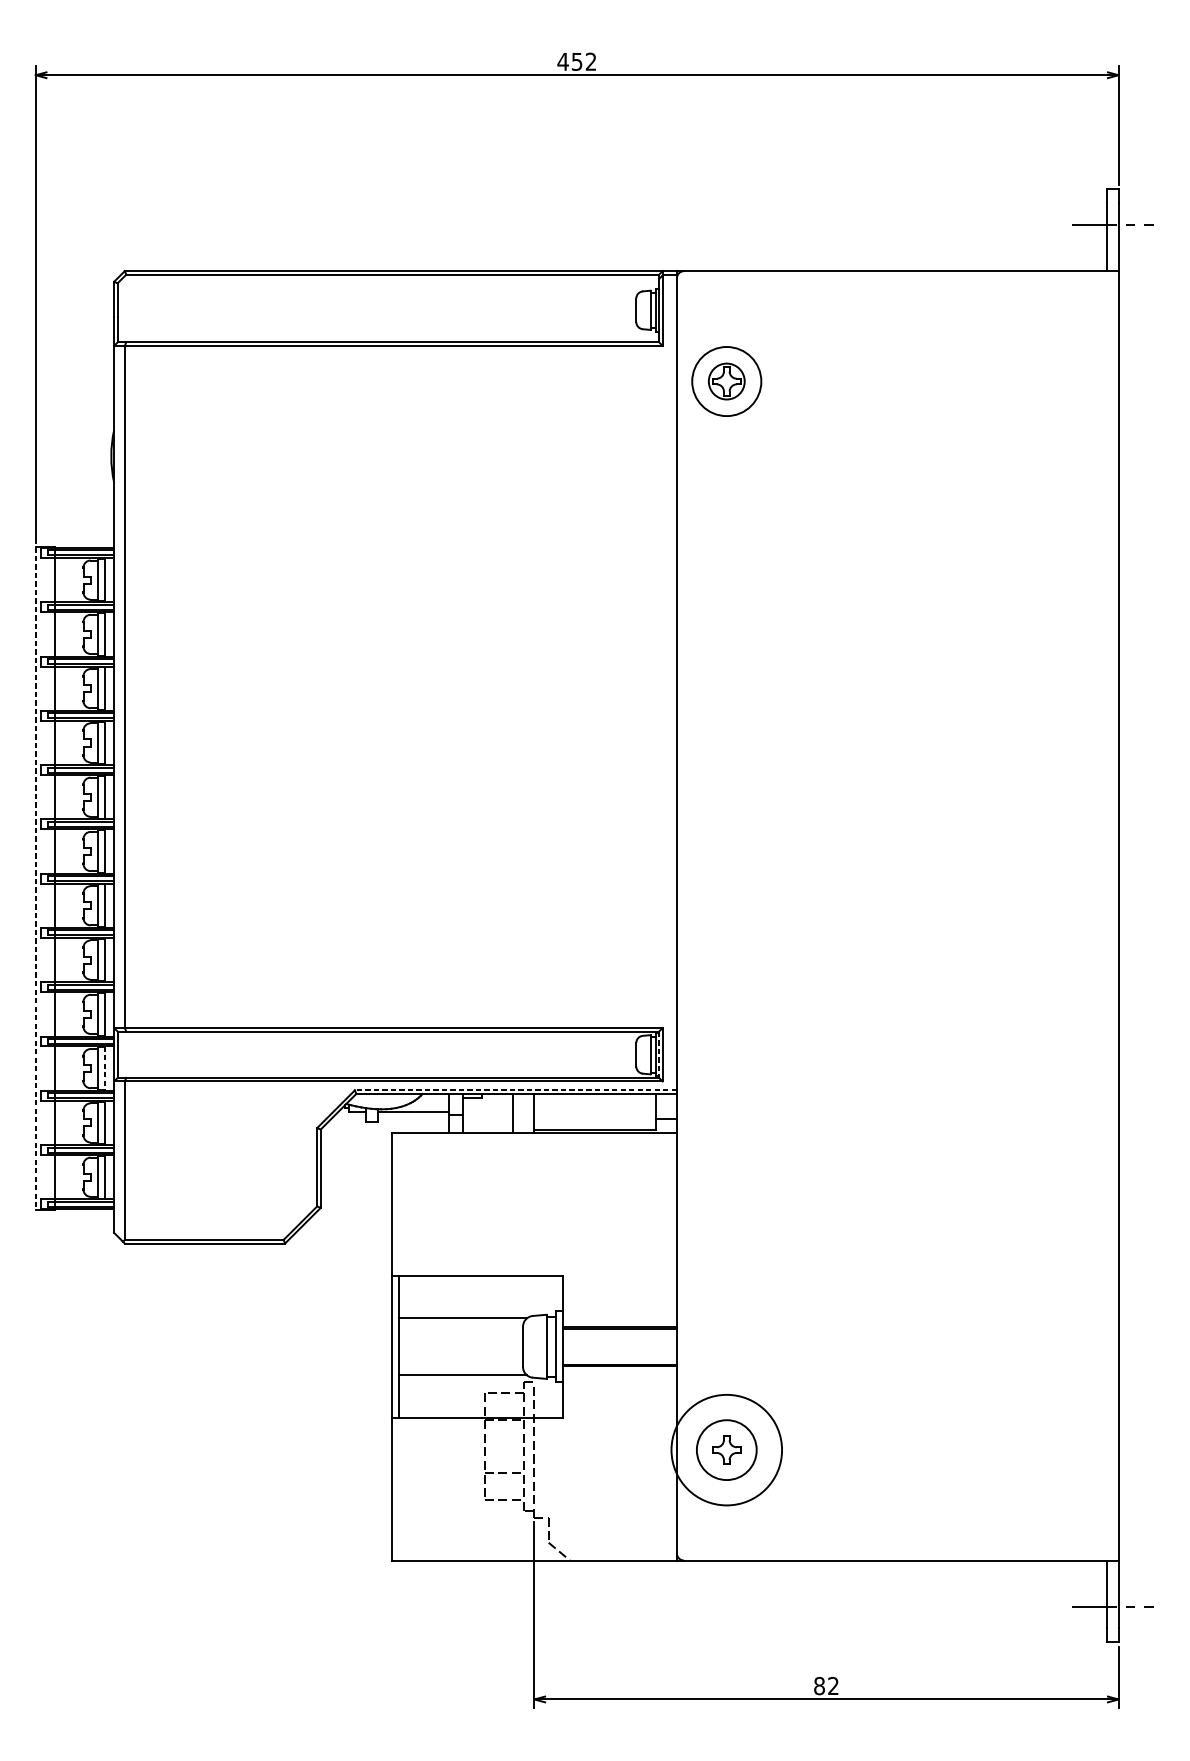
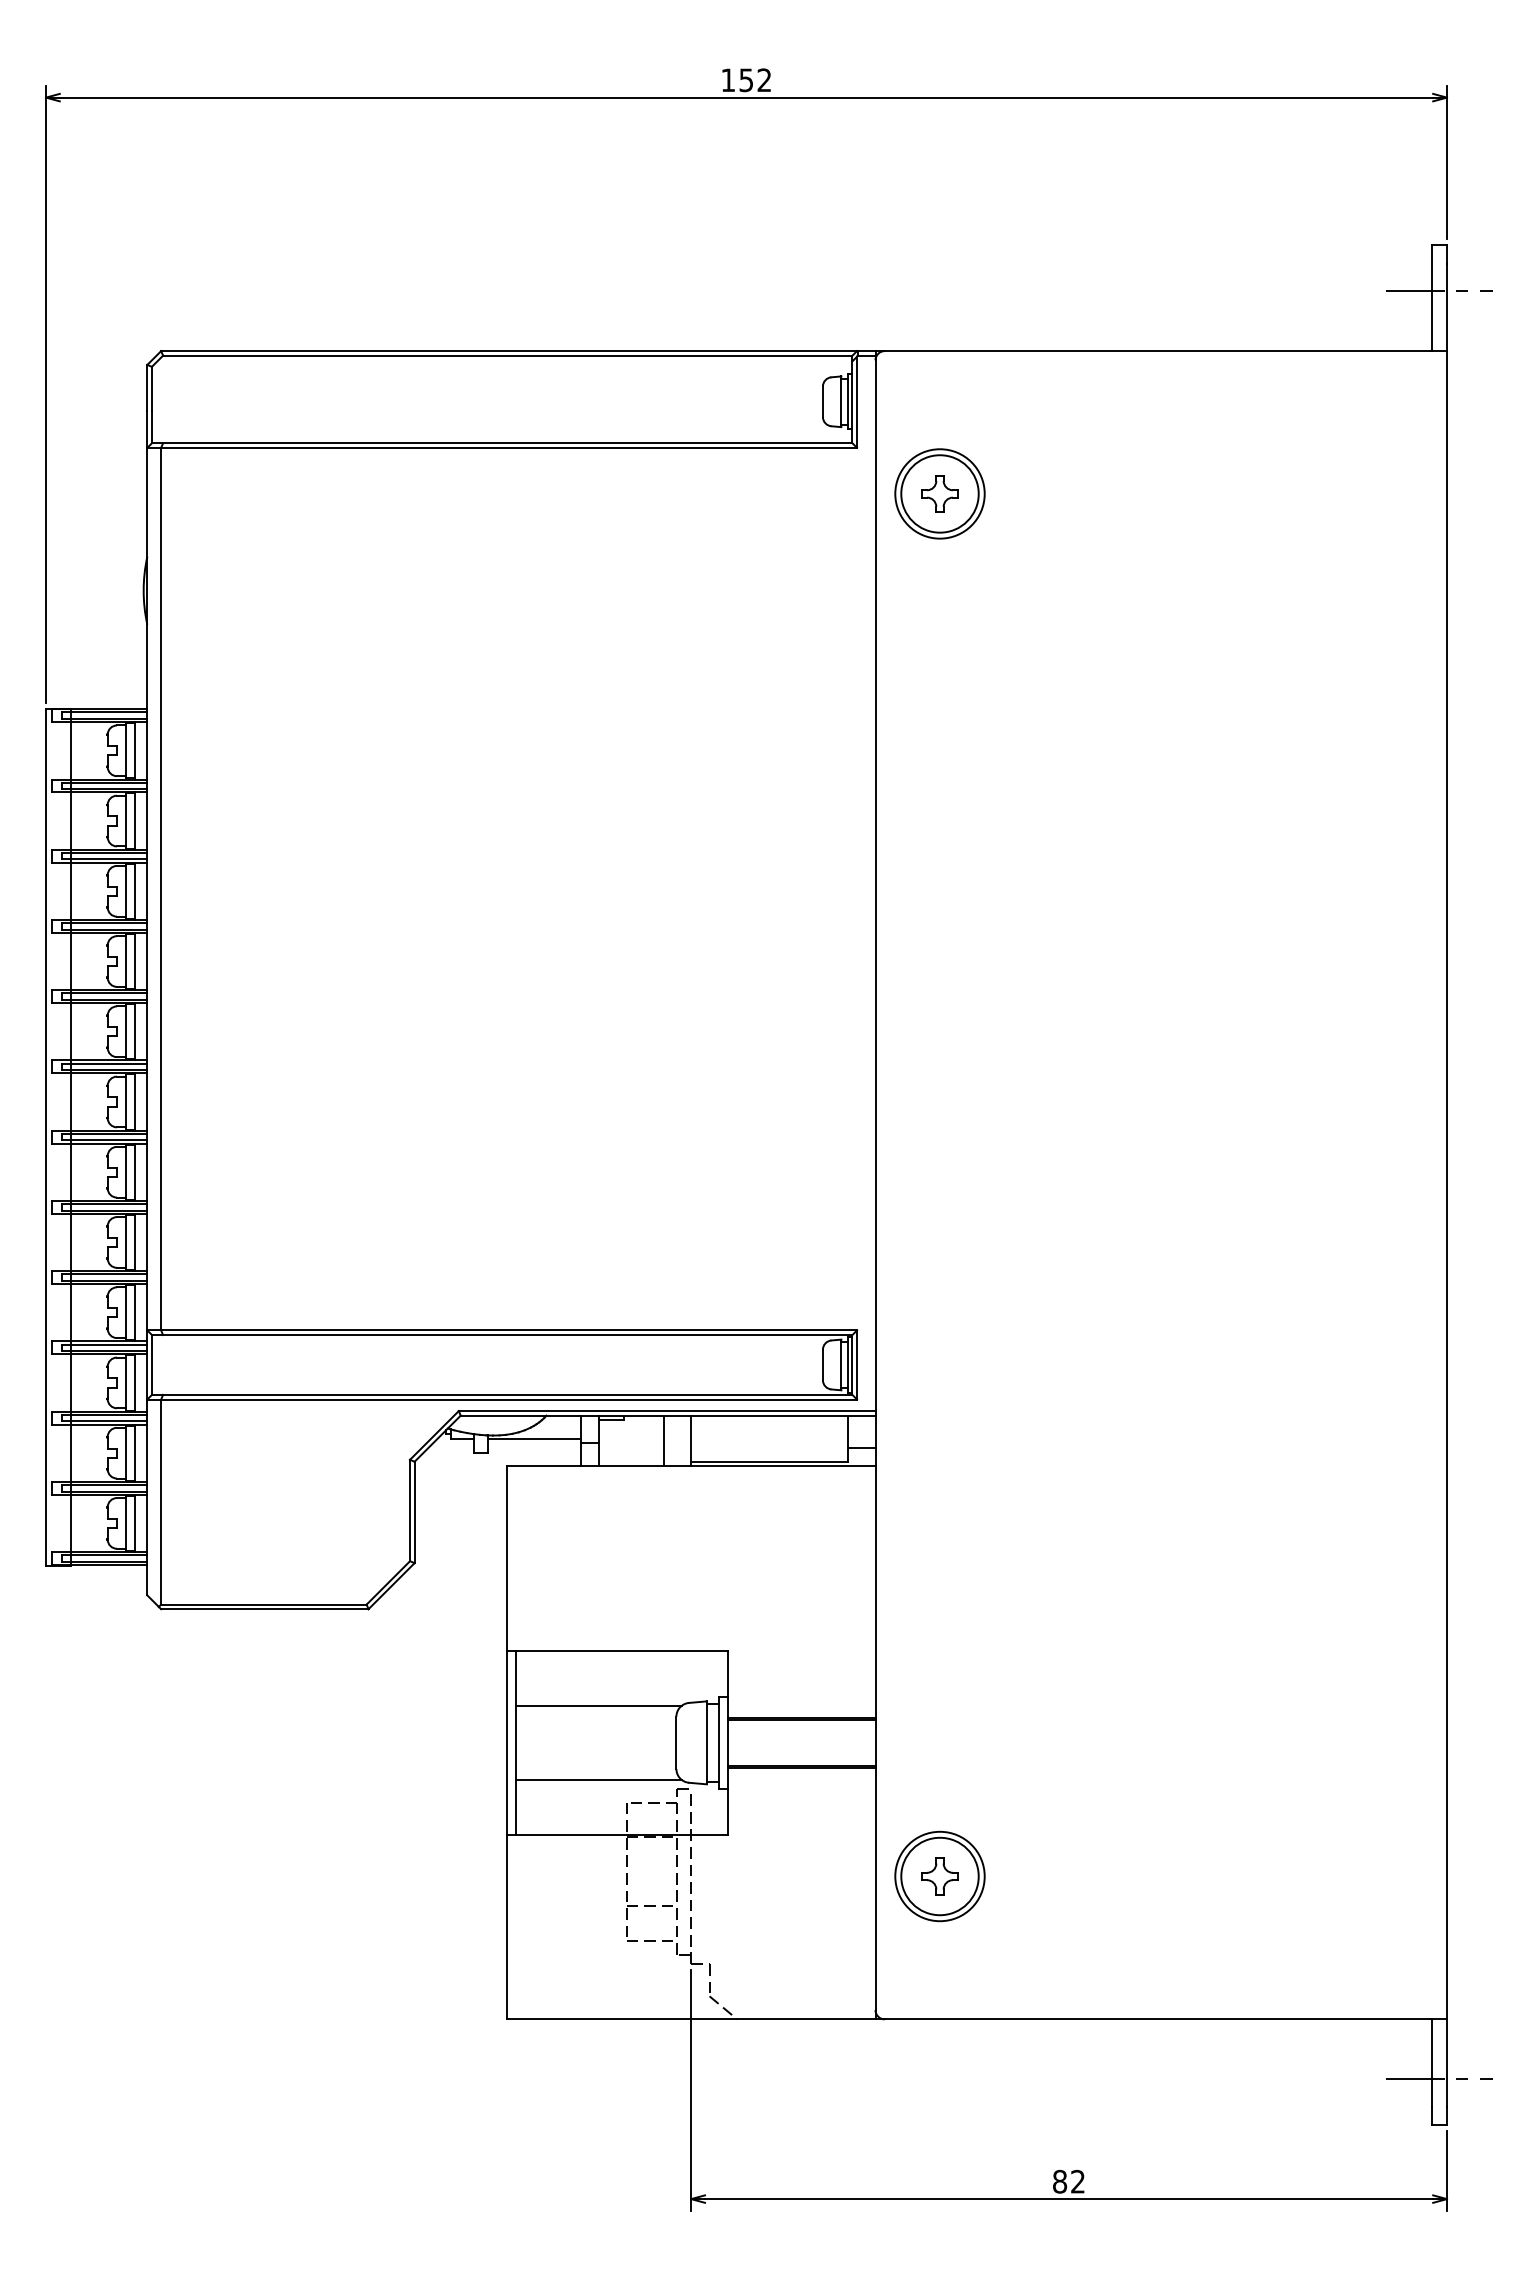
text: (562, 61) -> (727, 79), 452 -> 152
circle: (726, 381) -> (939, 493), size x1.67
line: (35, 878) -> (45, 1137), dashed -> solid
line: (659, 1054) -> (852, 1364), dashed -> solid
line: (104, 1068) -> (135, 1382), dashed -> solid
line: (515, 1090) -> (666, 1411), dashed -> solid
circle: (726, 1450) -> (939, 1876), size x0.62

